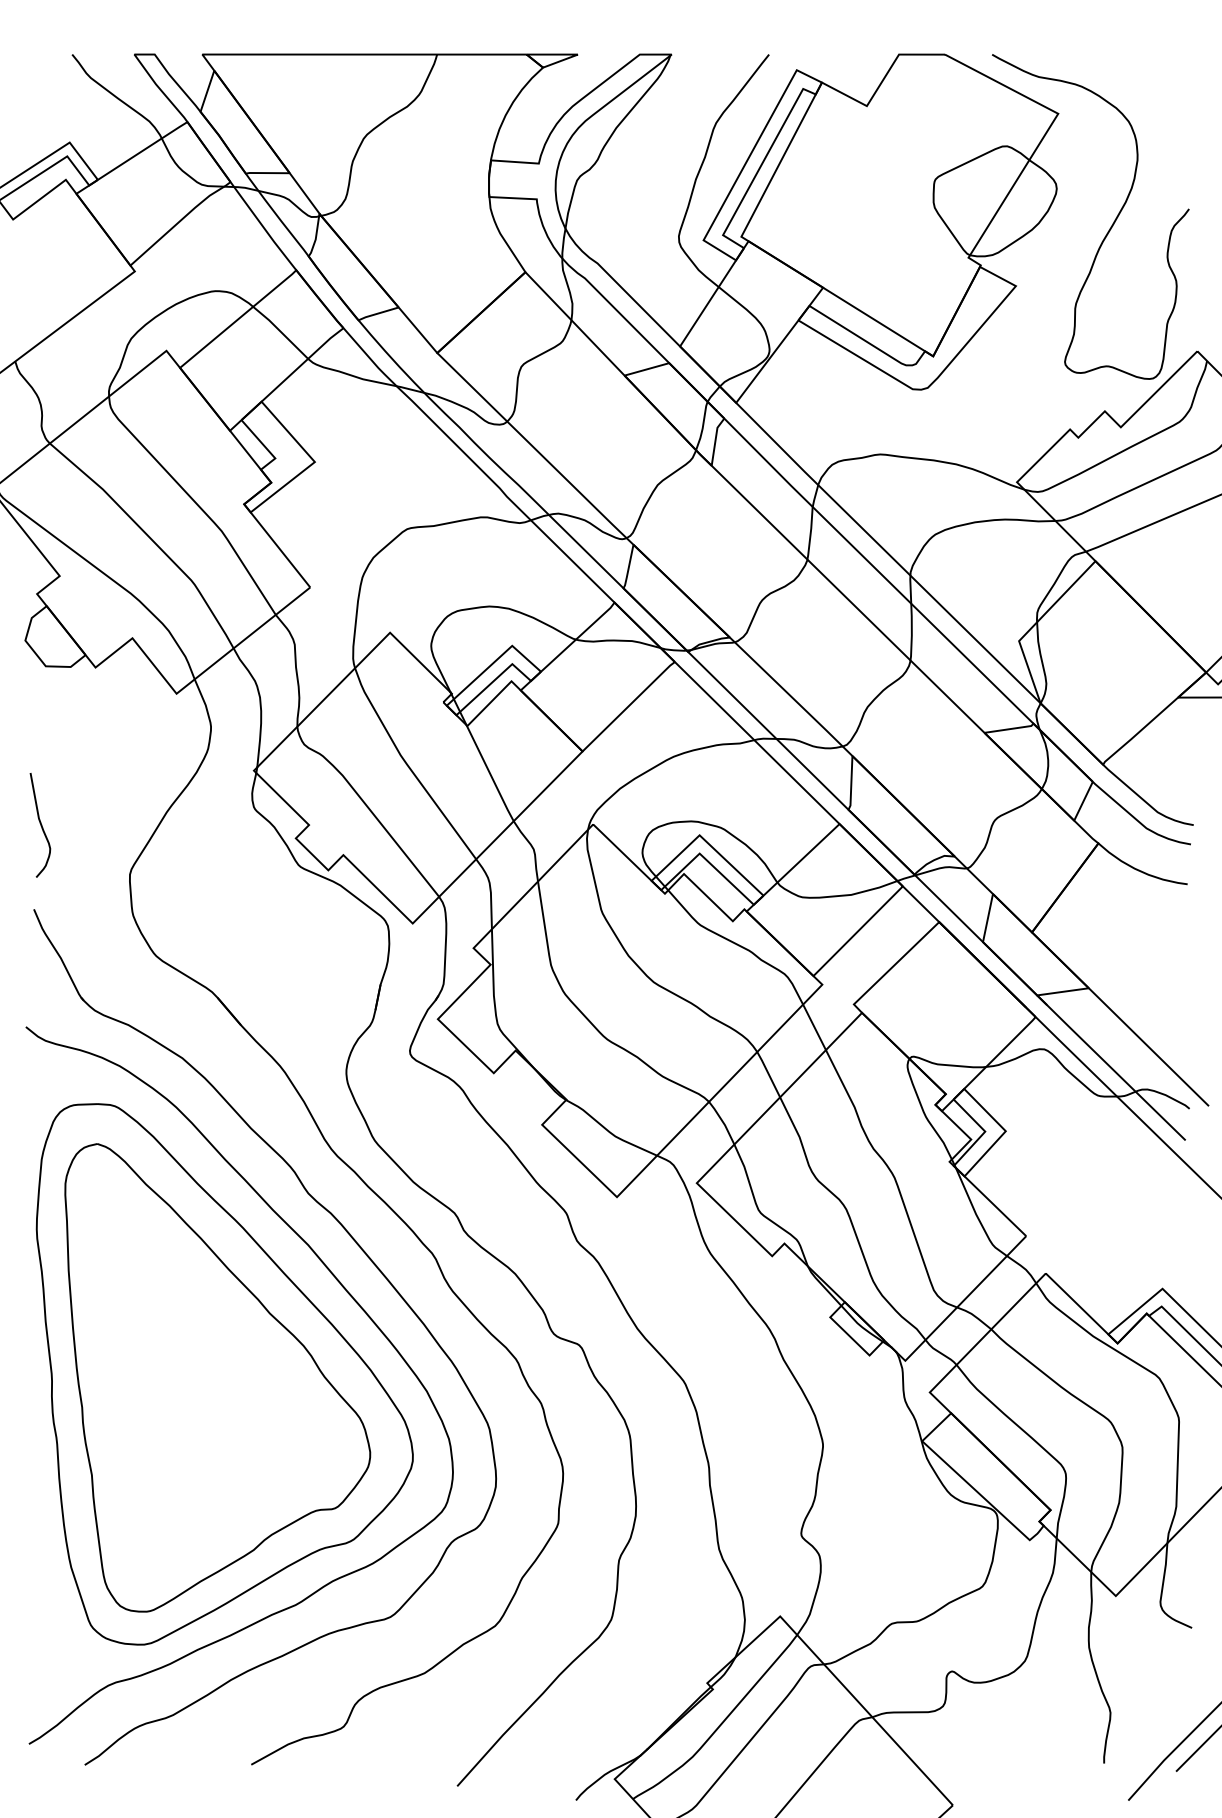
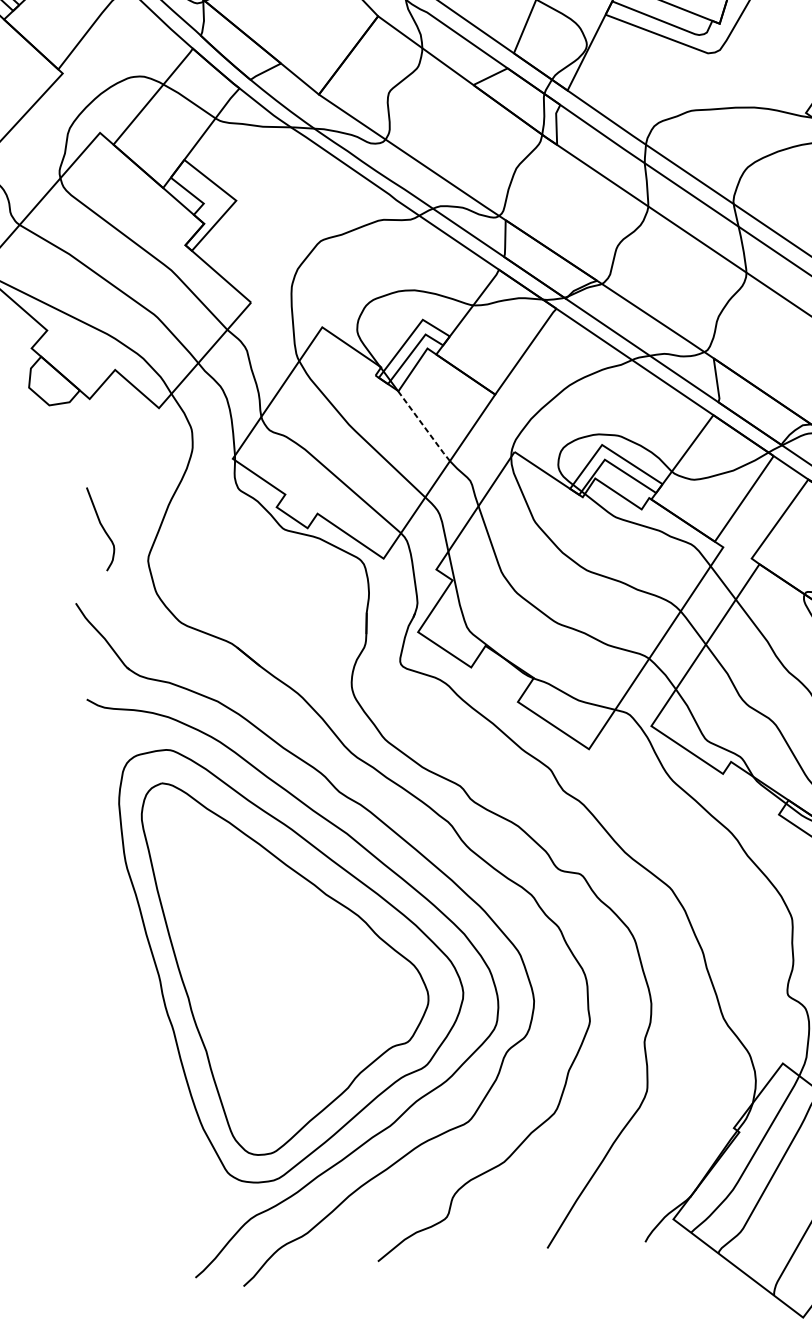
line: (489, 773) -> (423, 426), solid -> dashed
curve: (40, 825) -> (102, 528), moved

